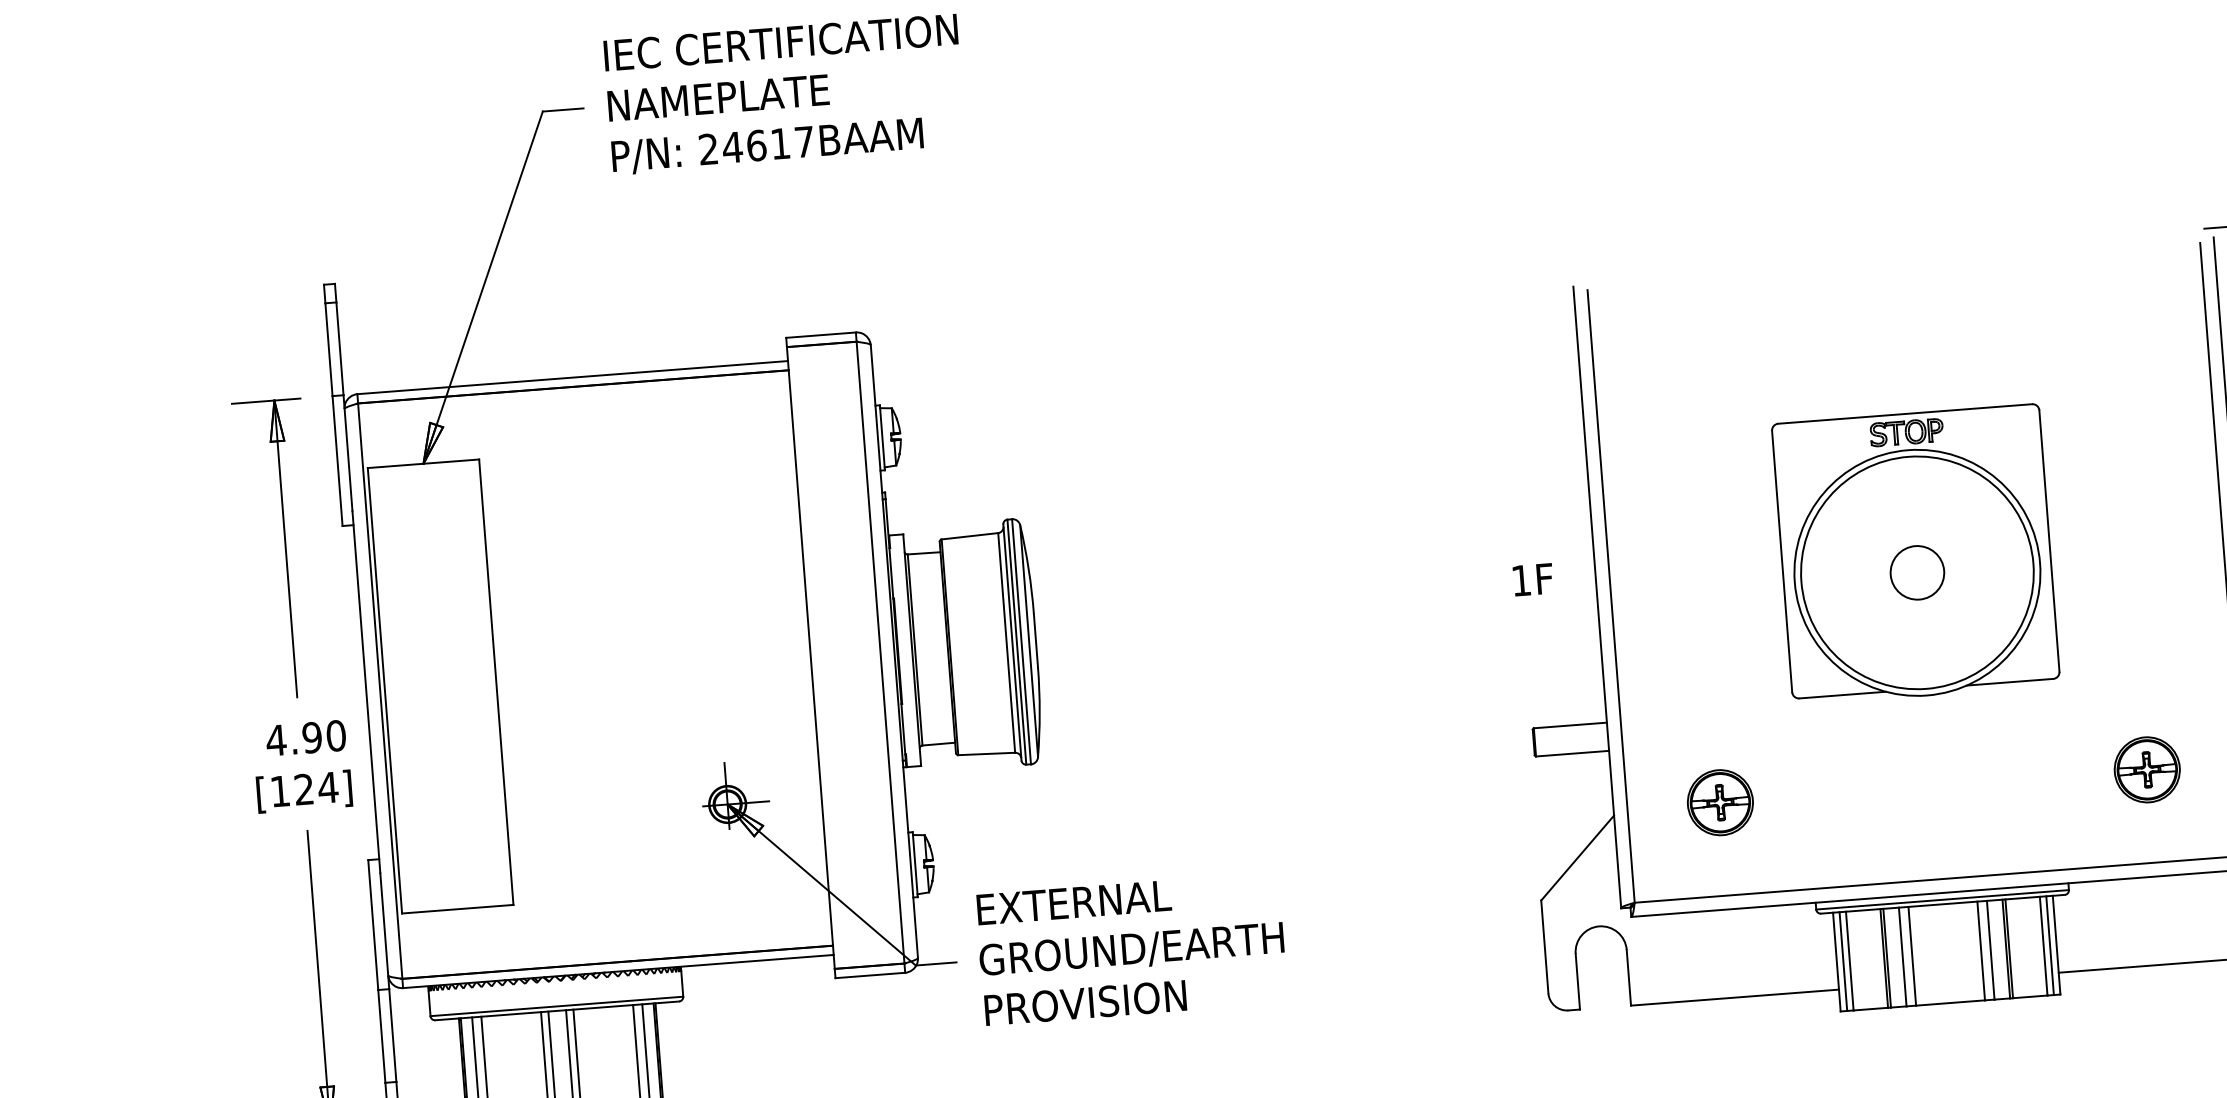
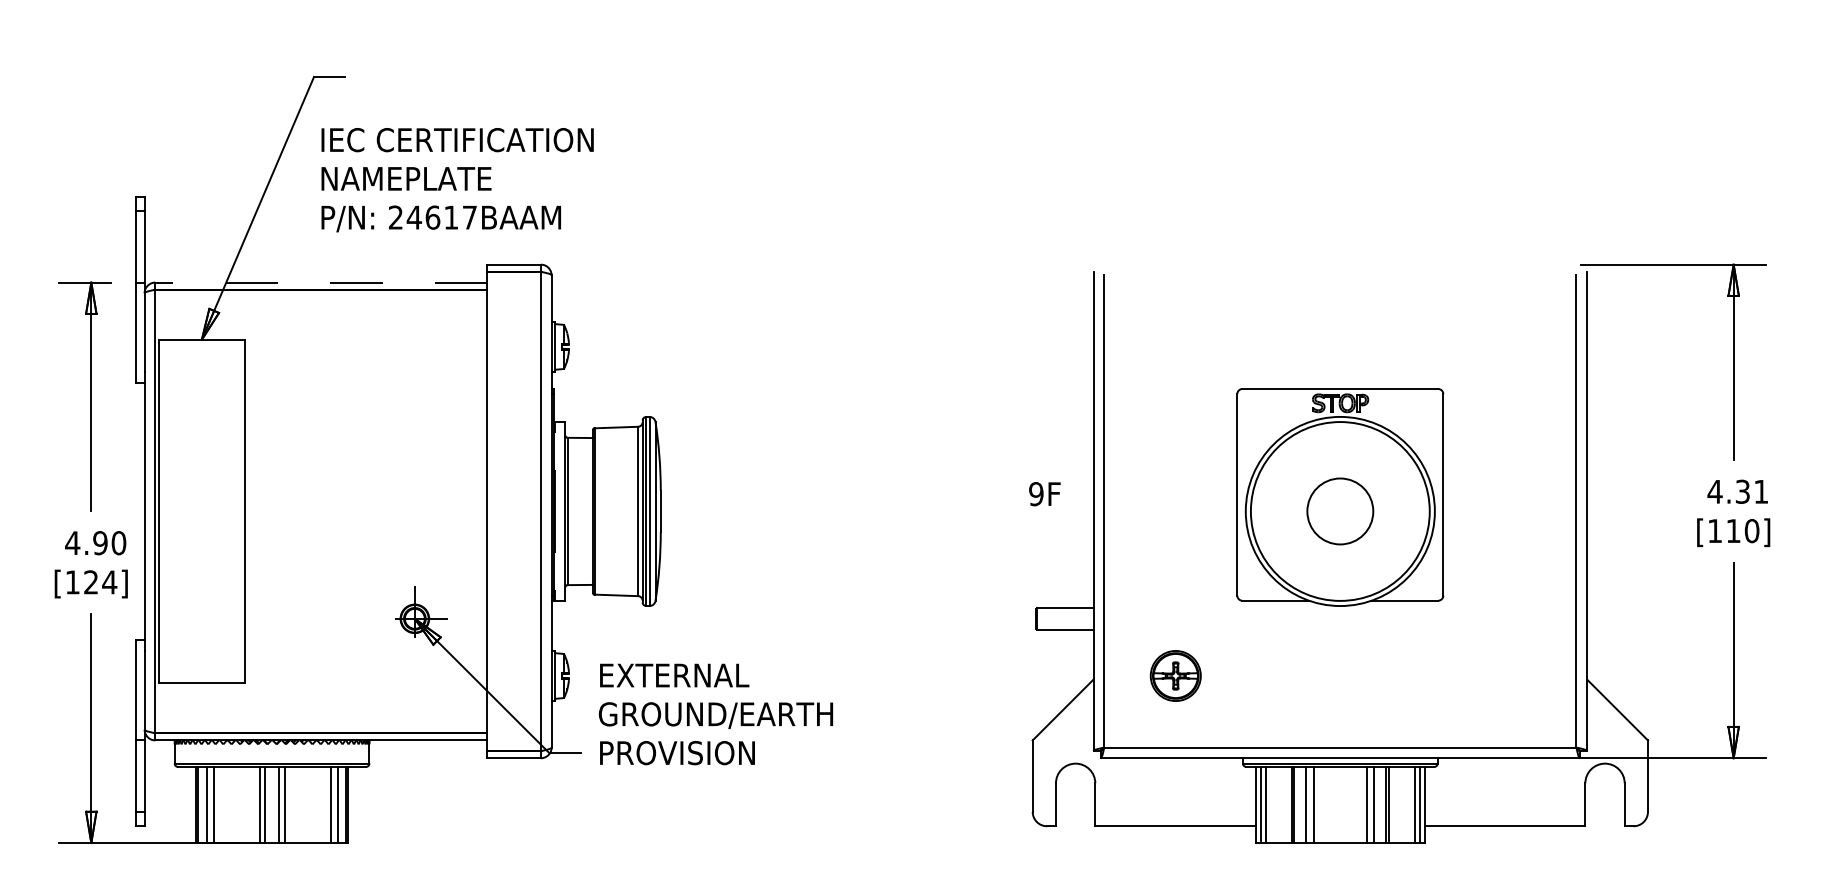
text: (784, 95) -> (457, 180), moved
line: (572, 377) -> (321, 282), solid -> dashed
circle: (1916, 572) -> (1339, 511), size x1.6
text: (1521, 581) -> (1036, 494), 1F -> 9F
part: (2146, 769) -> (1504, 675), removed
text: (1131, 949) -> (715, 714), moved

